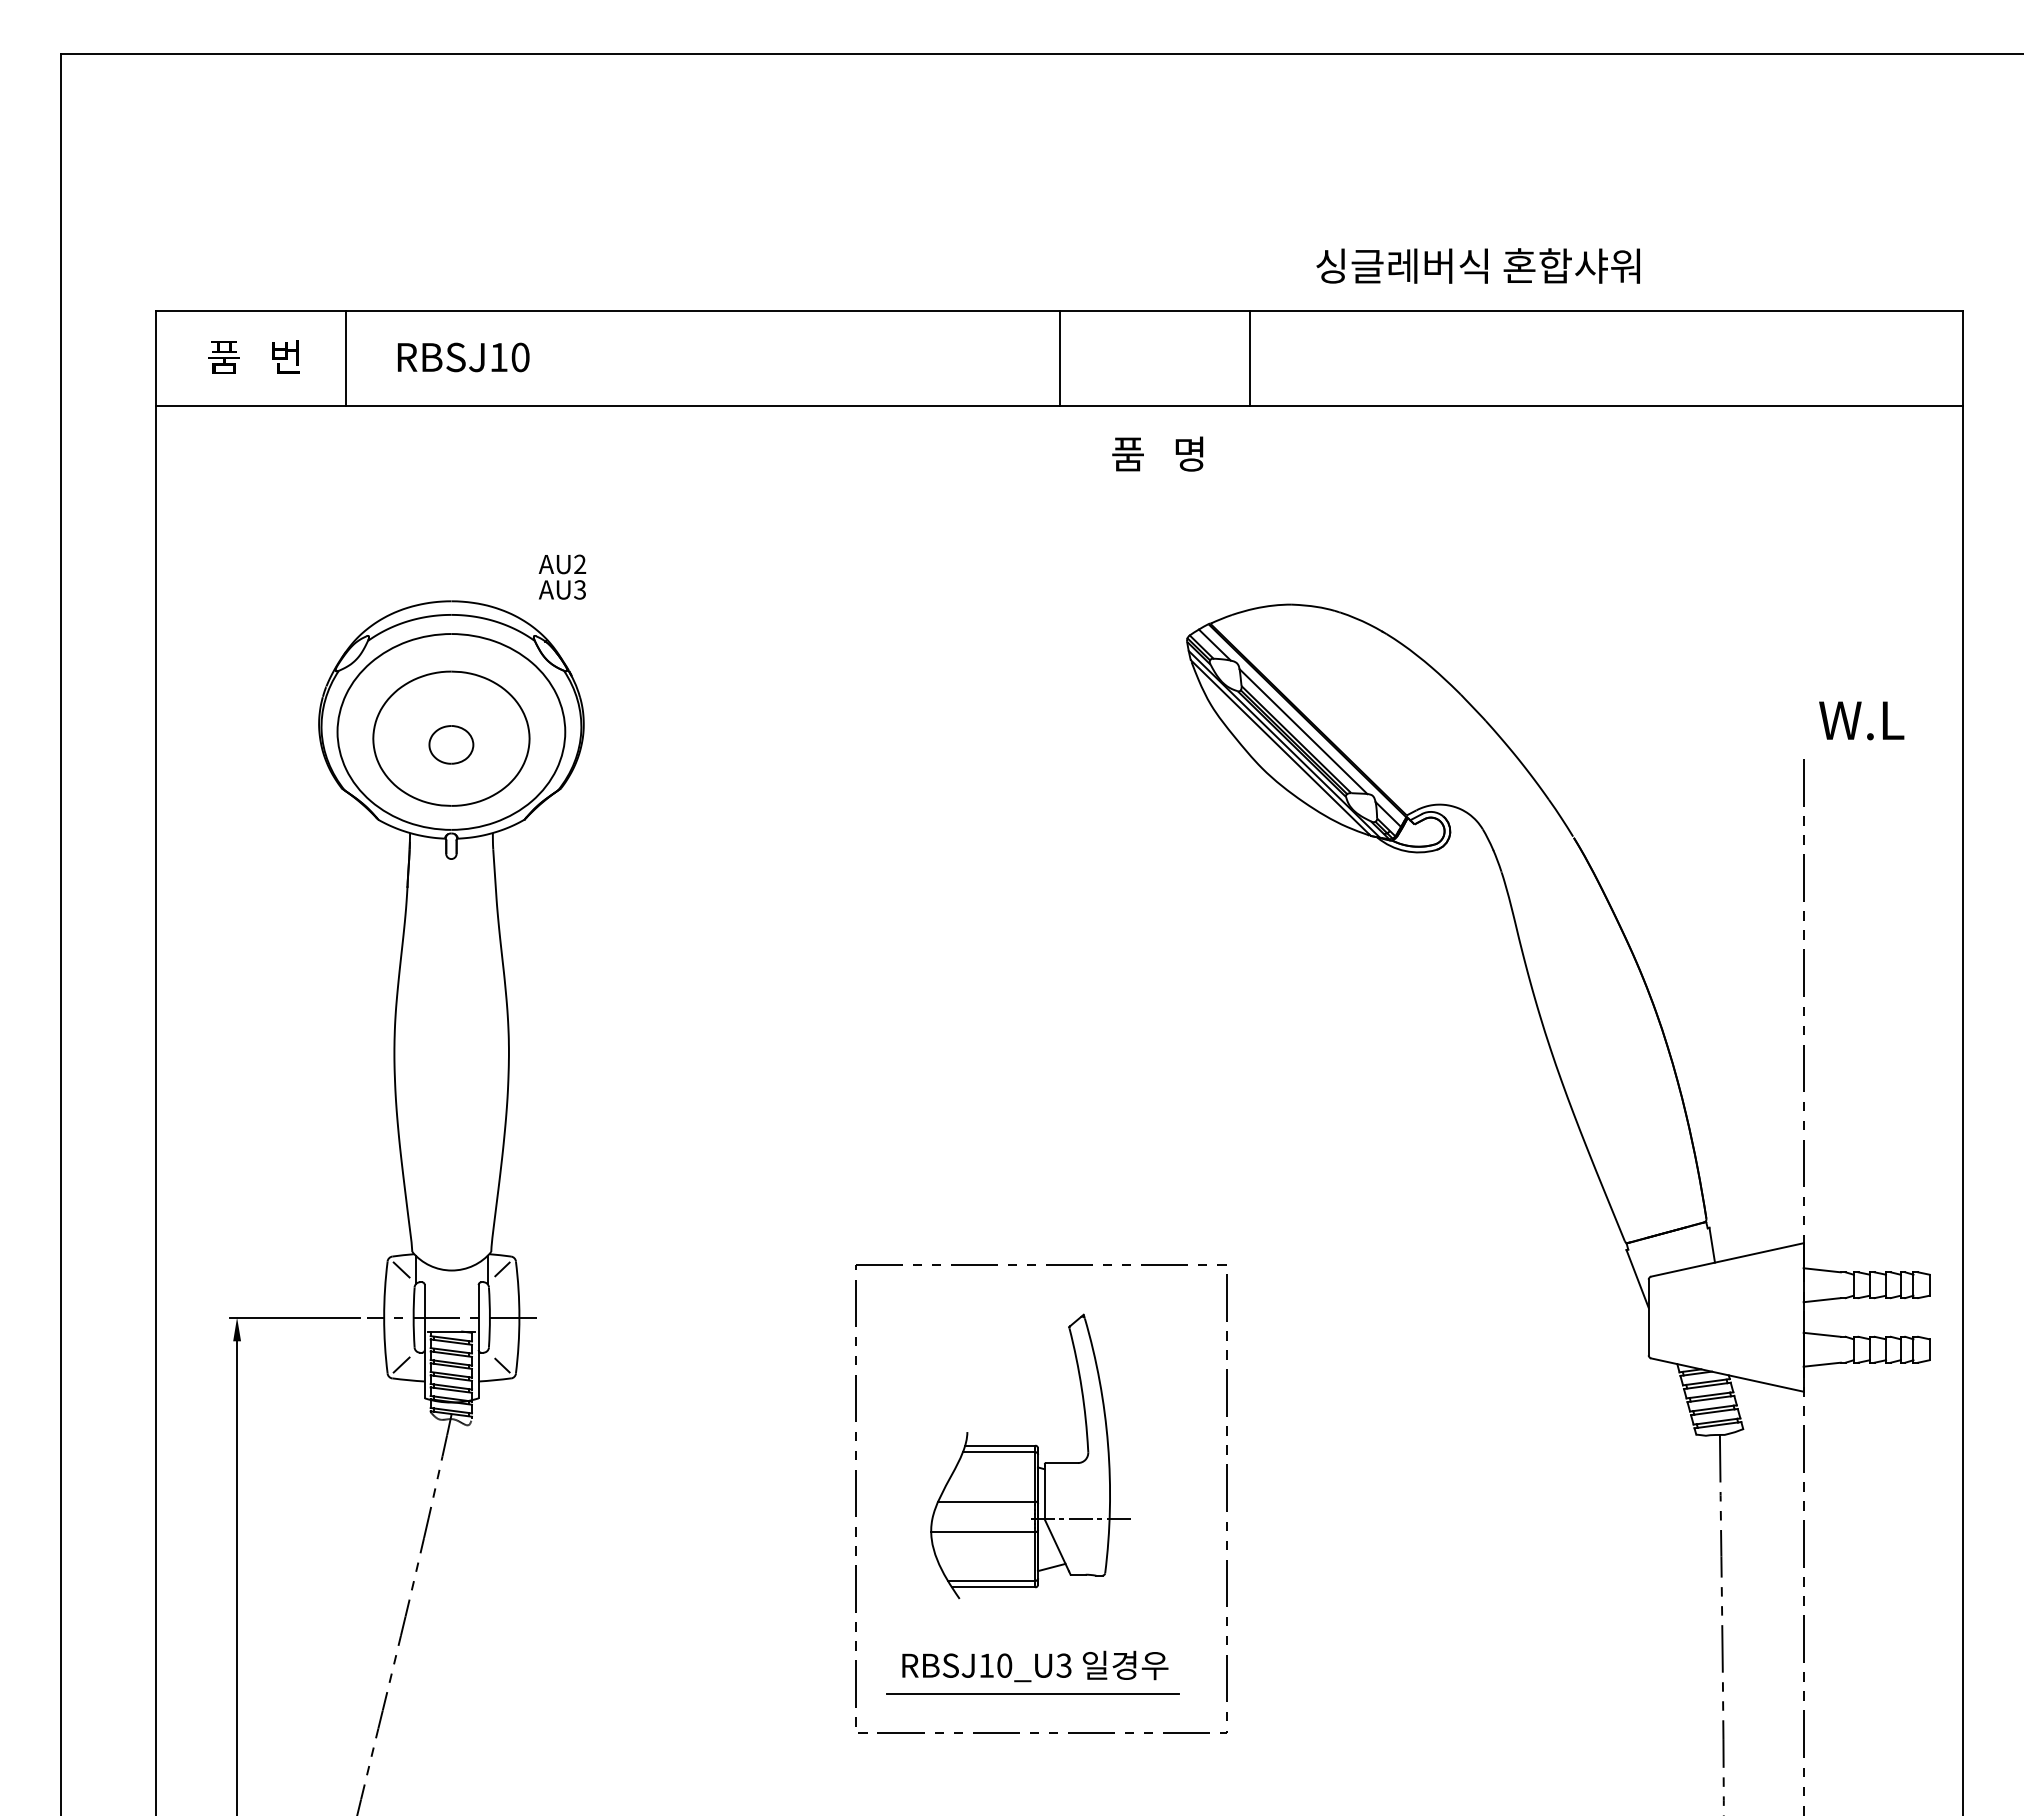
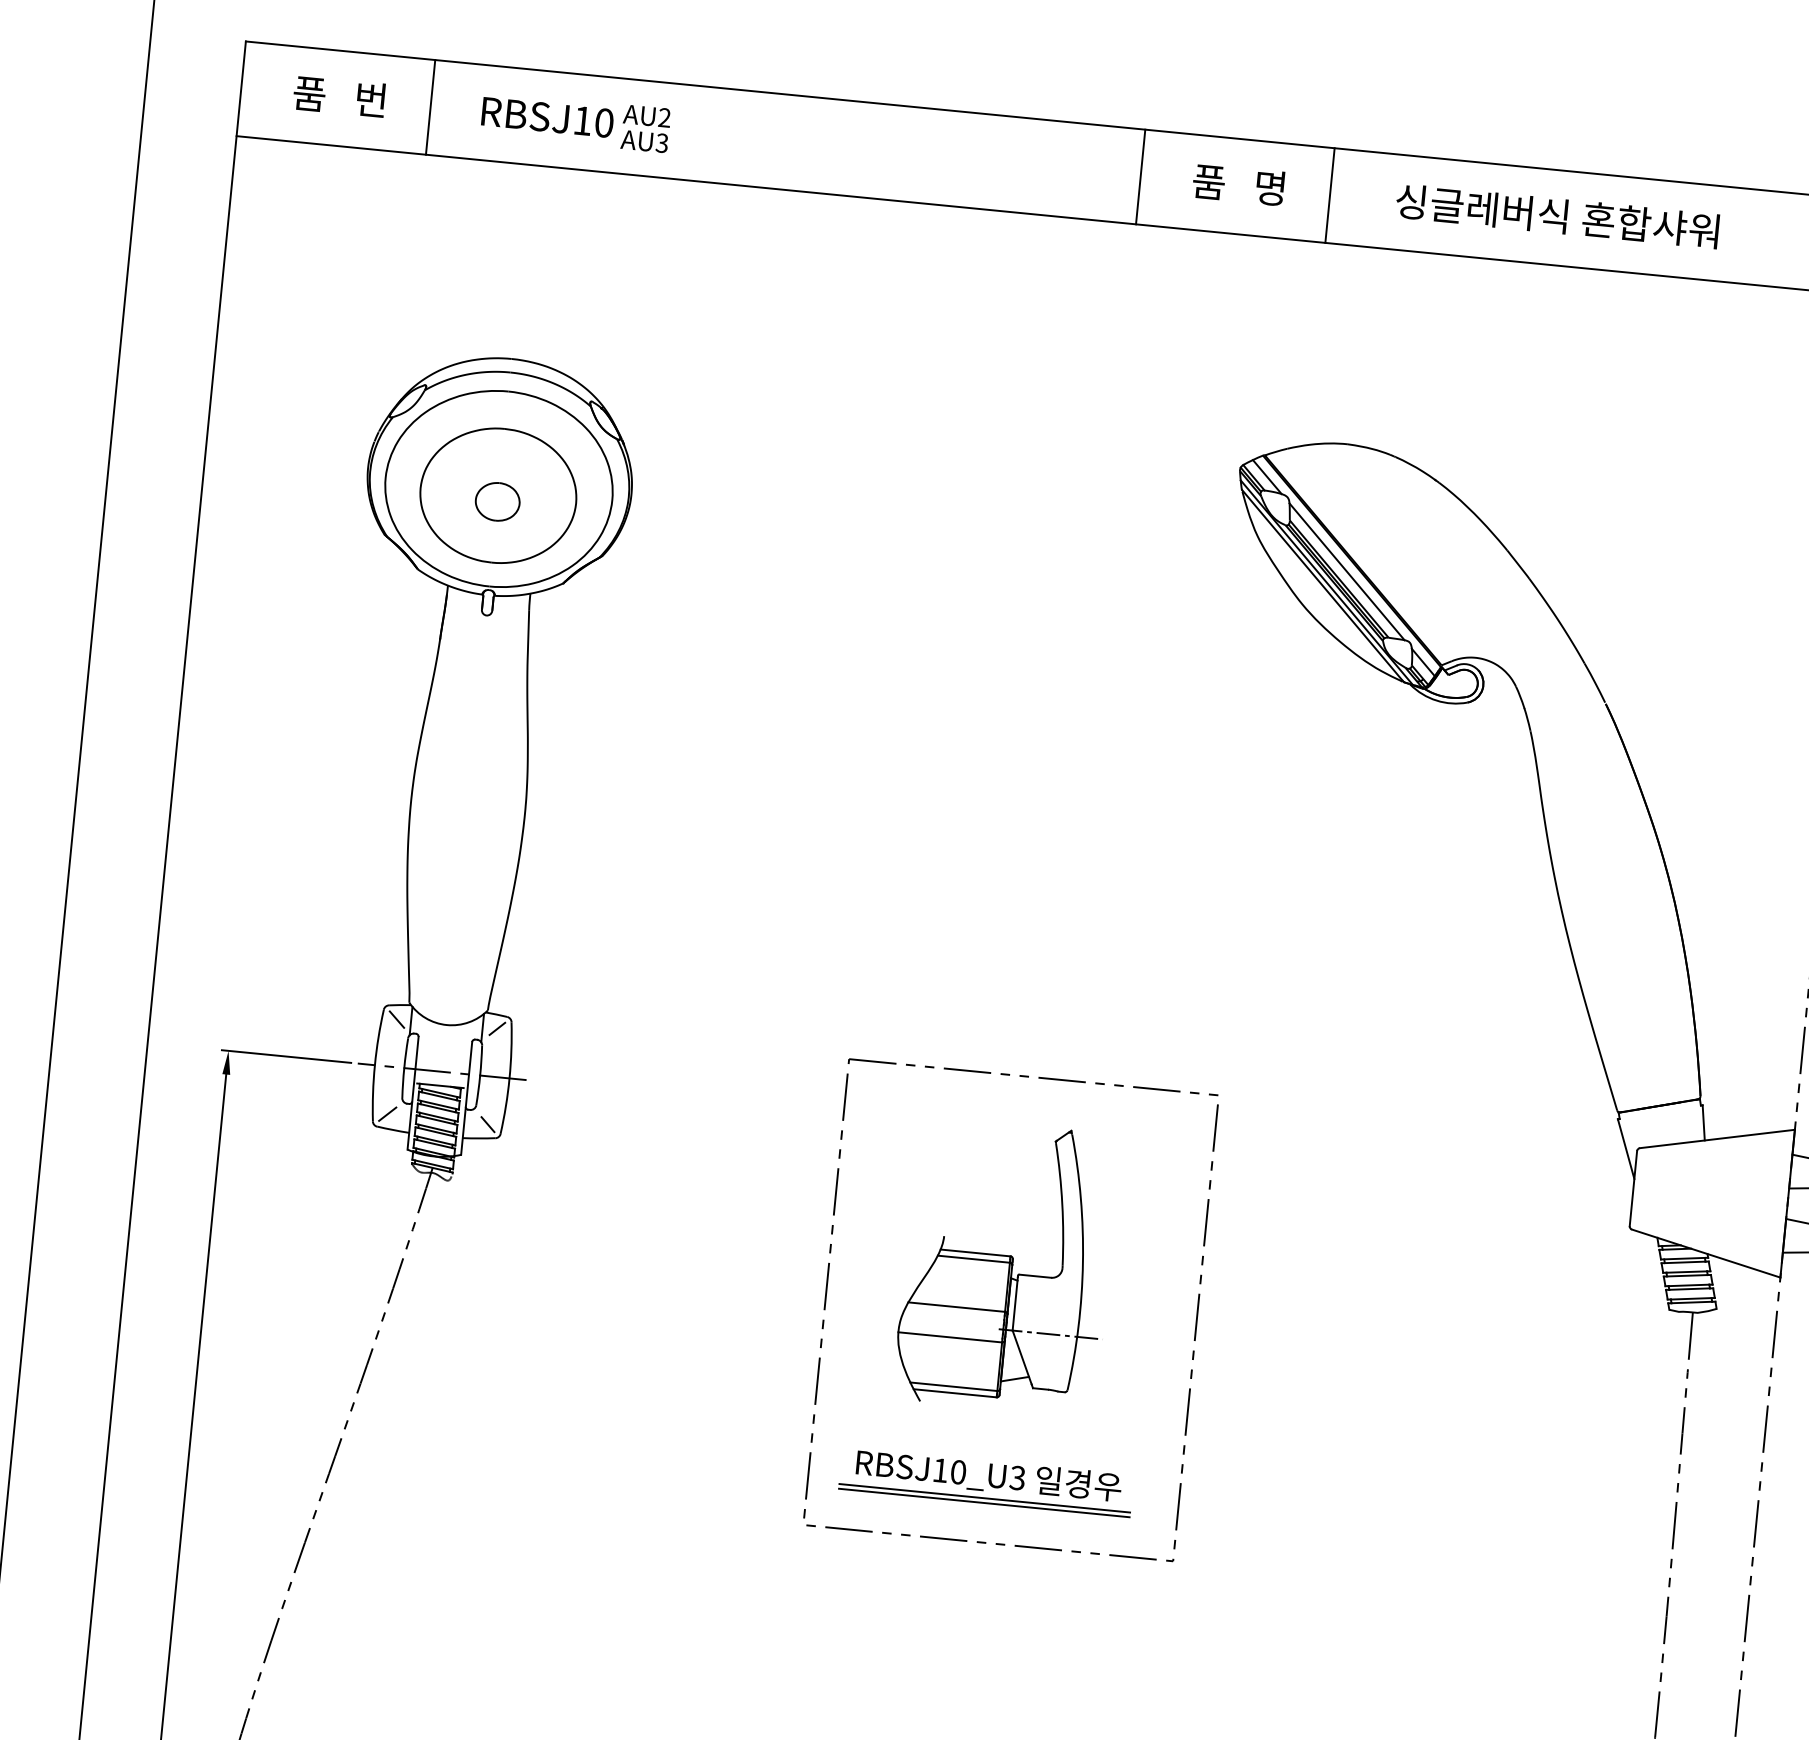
text: (1477, 265) -> (1556, 215), moved
text: (1157, 453) -> (1238, 184), moved
text: (562, 576) -> (646, 128), moved
line: (1033, 1688) -> (984, 1497), added

